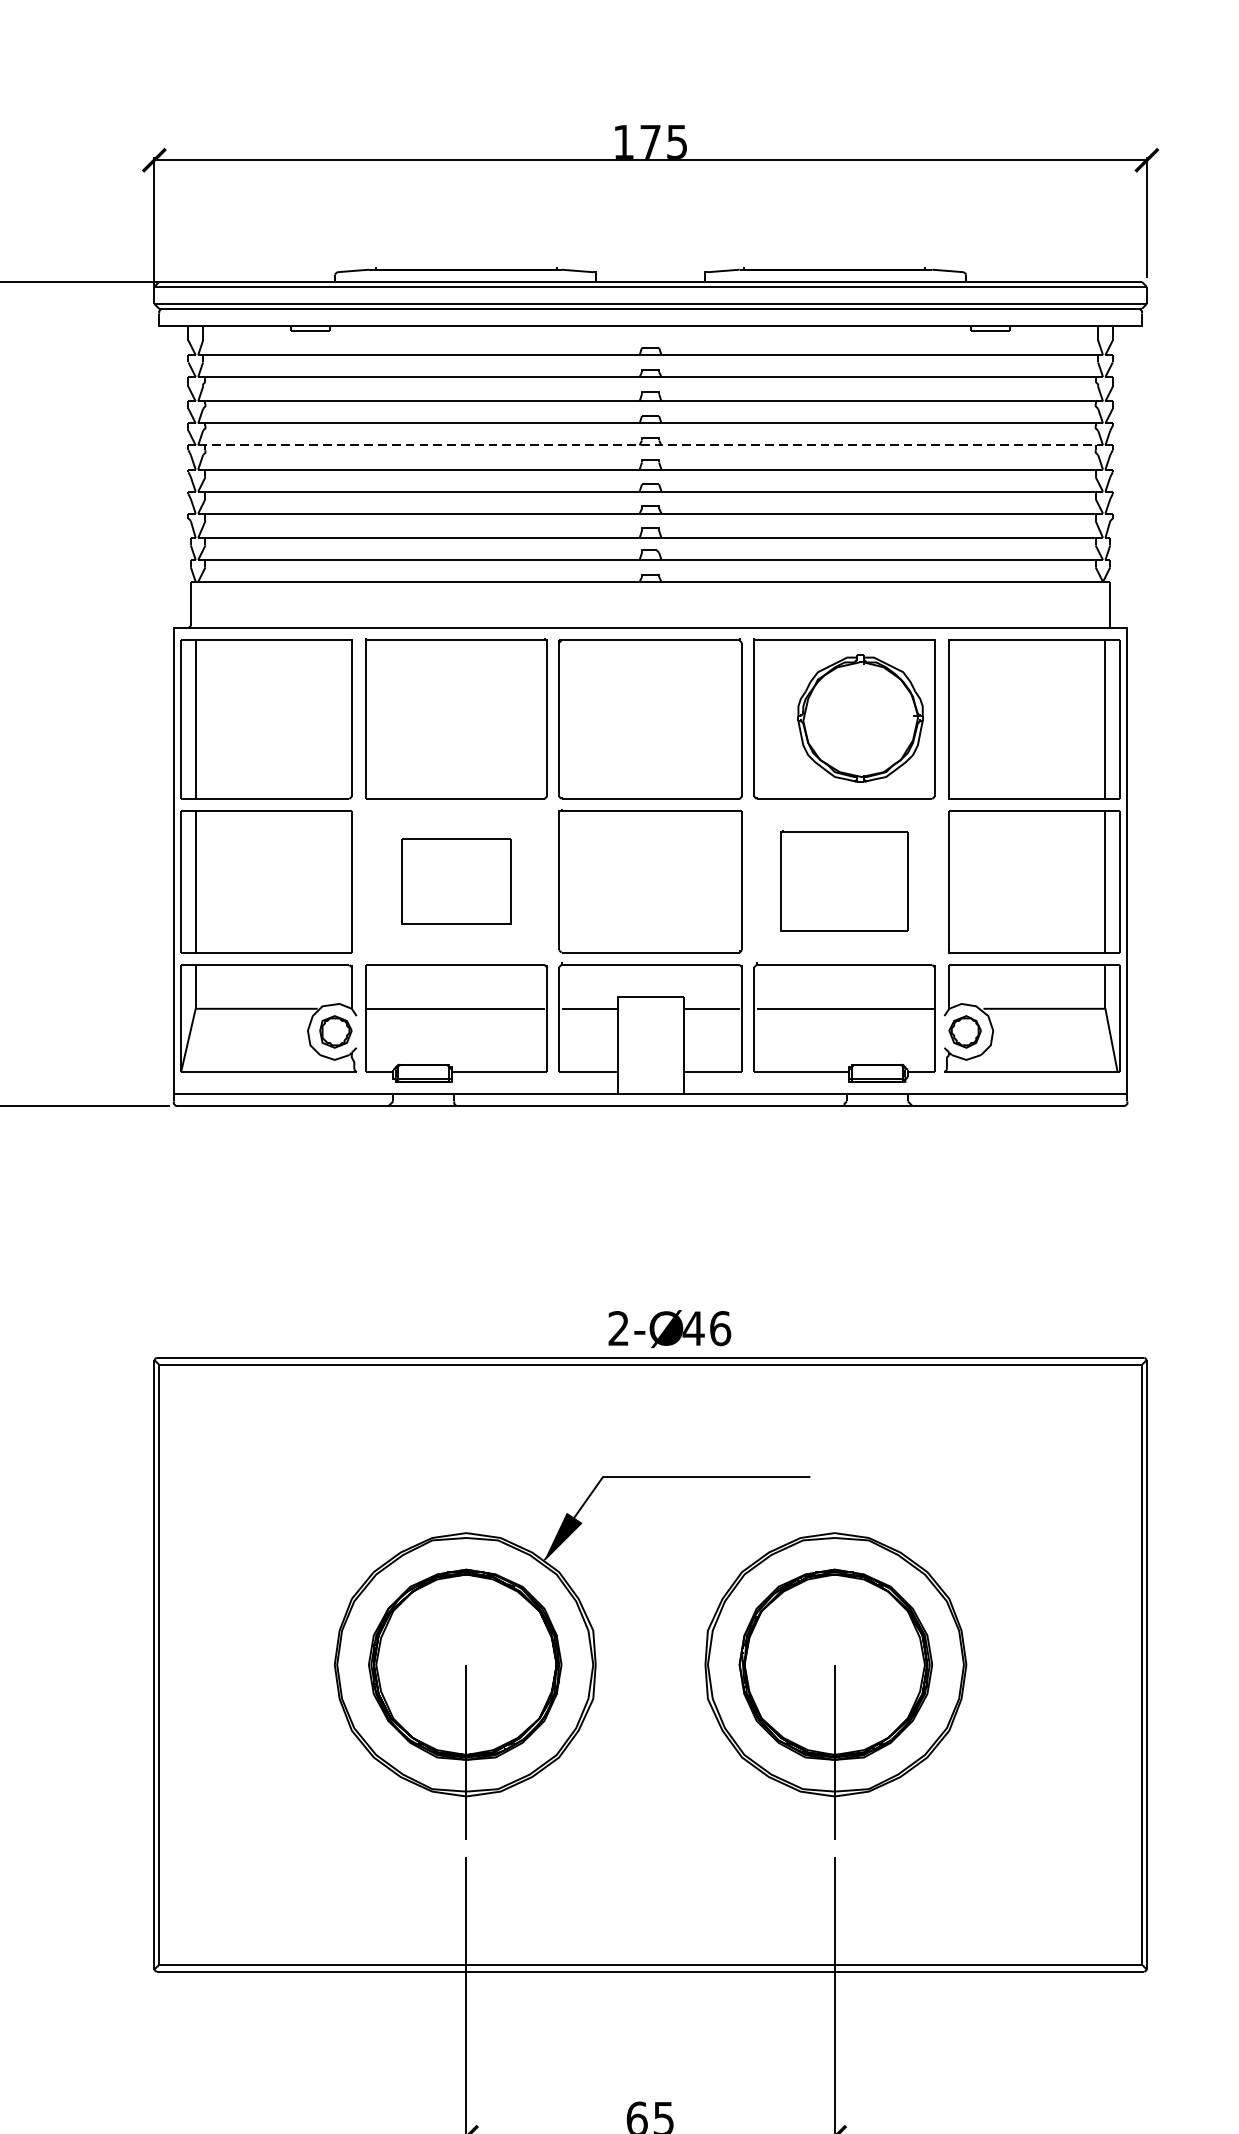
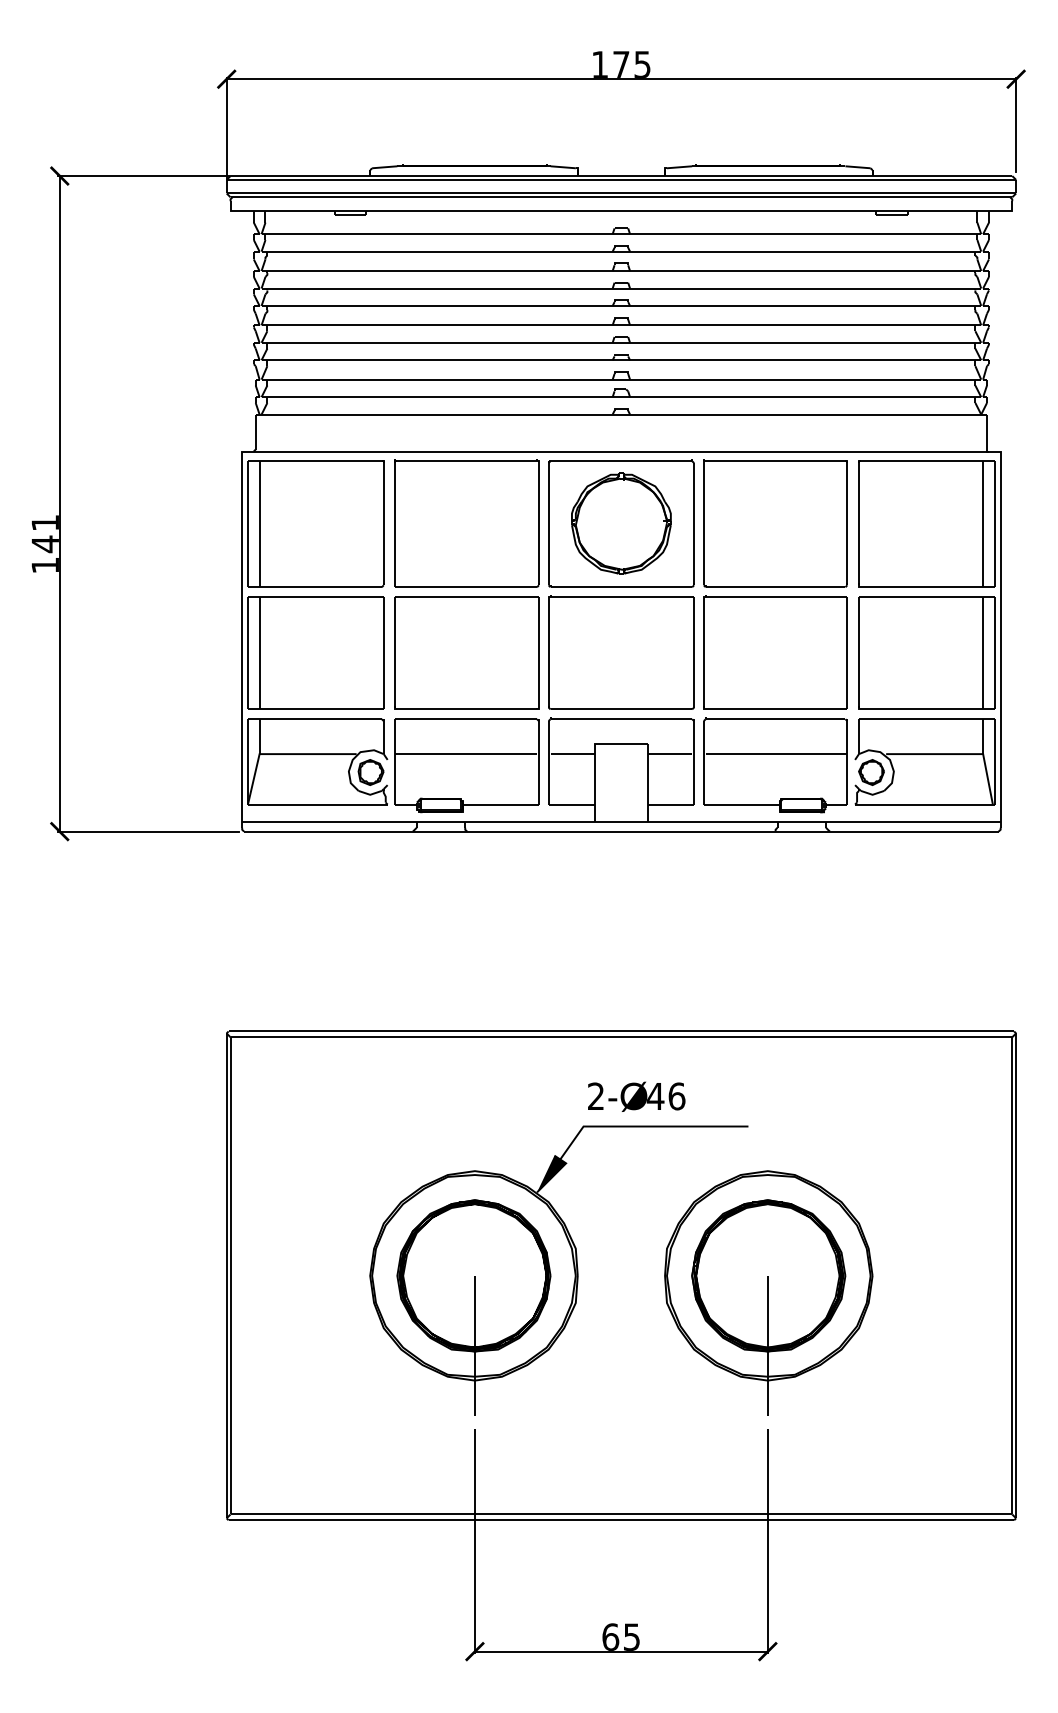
line: (650, 444) -> (621, 305), dashed -> solid
part: (860, 718) -> (621, 523), moved
part: (455, 881) -> (466, 652), size x1.67
part: (844, 881) -> (775, 652), size x1.43
text: (669, 1328) -> (636, 1096), moved

